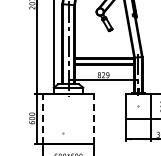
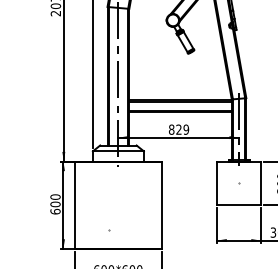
line: (43, 118) -> (75, 204), dashed -> solid
line: (93, 118) -> (161, 204), dashed -> solid

